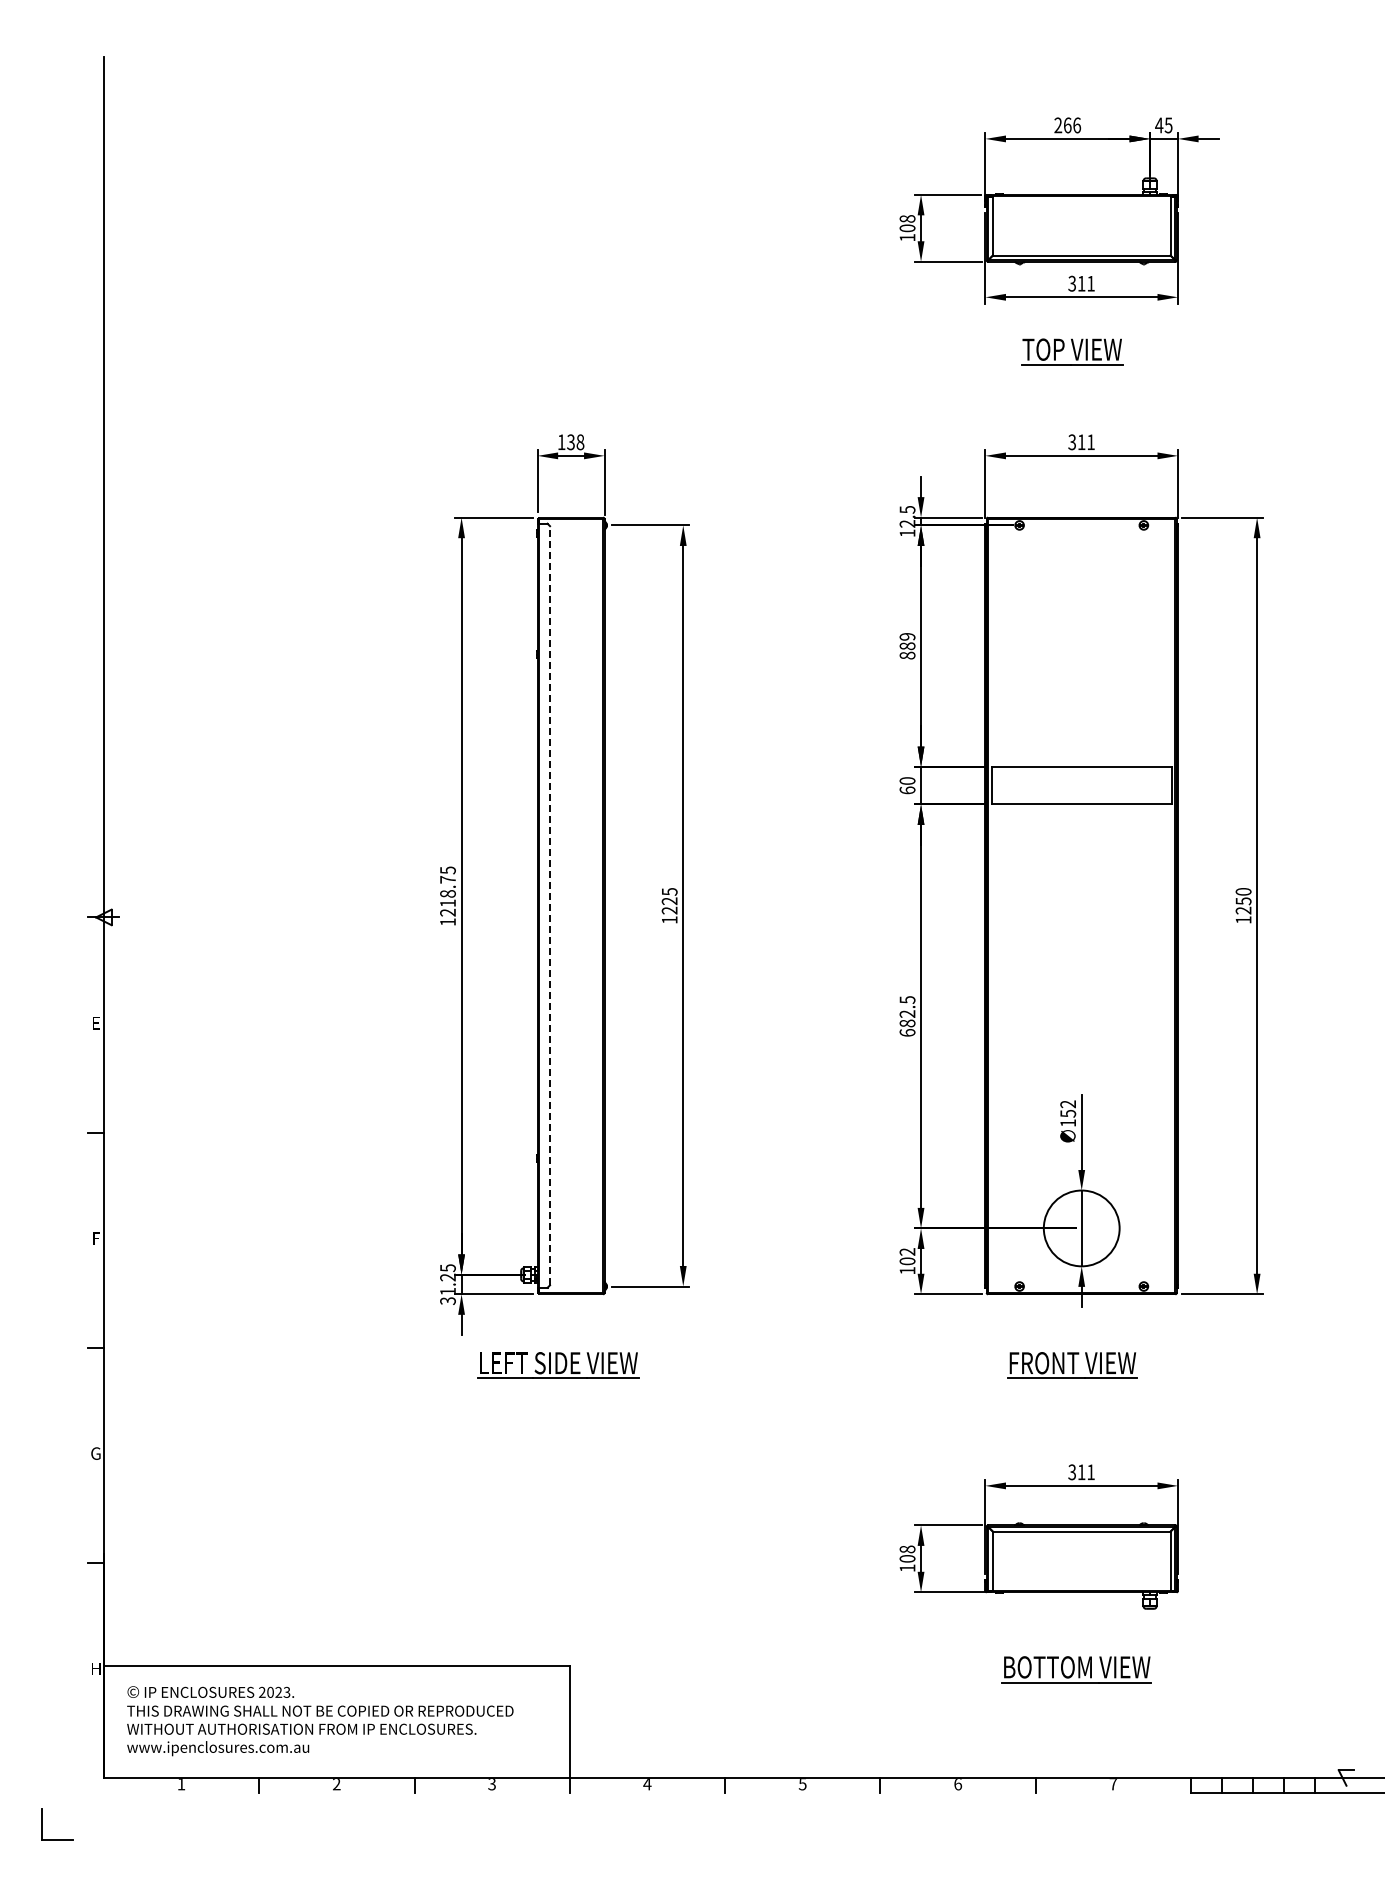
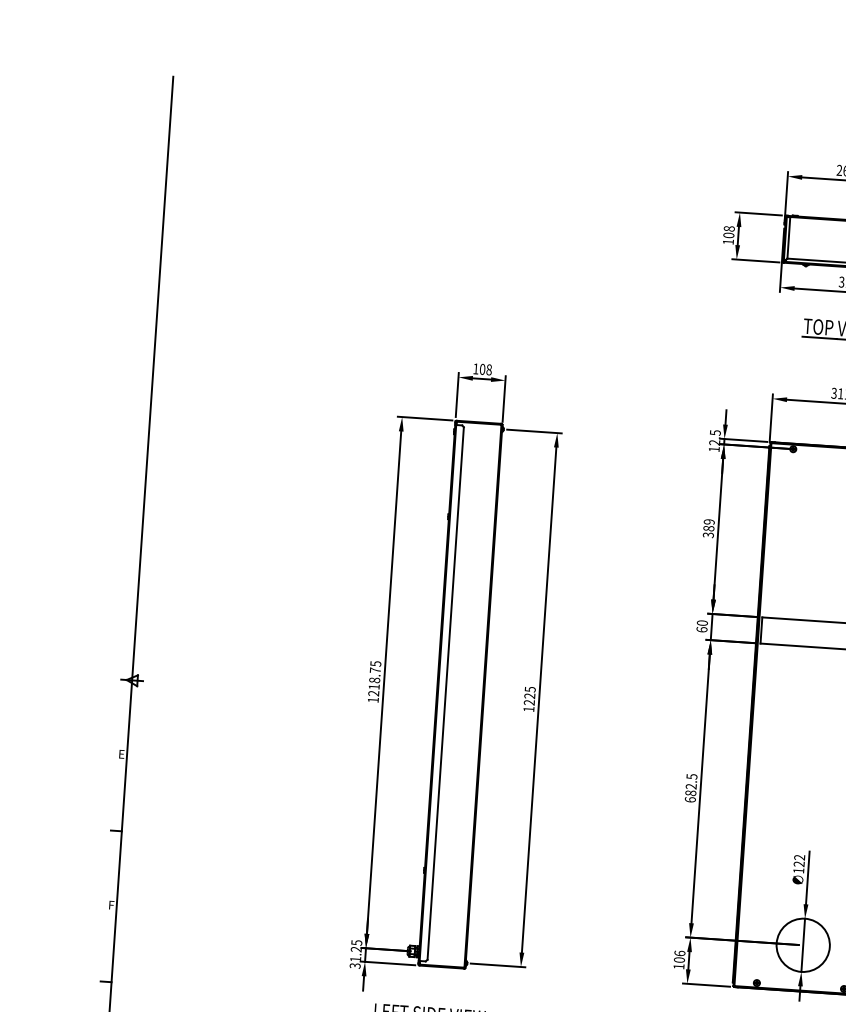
text: (570, 442) -> (482, 369), 138 -> 108
text: (907, 655) -> (708, 535), 889 -> 389
line: (550, 905) -> (446, 693), dashed -> solid
text: (1068, 1113) -> (799, 864), 152 -> 122
text: (907, 1251) -> (679, 953), 102 -> 106

